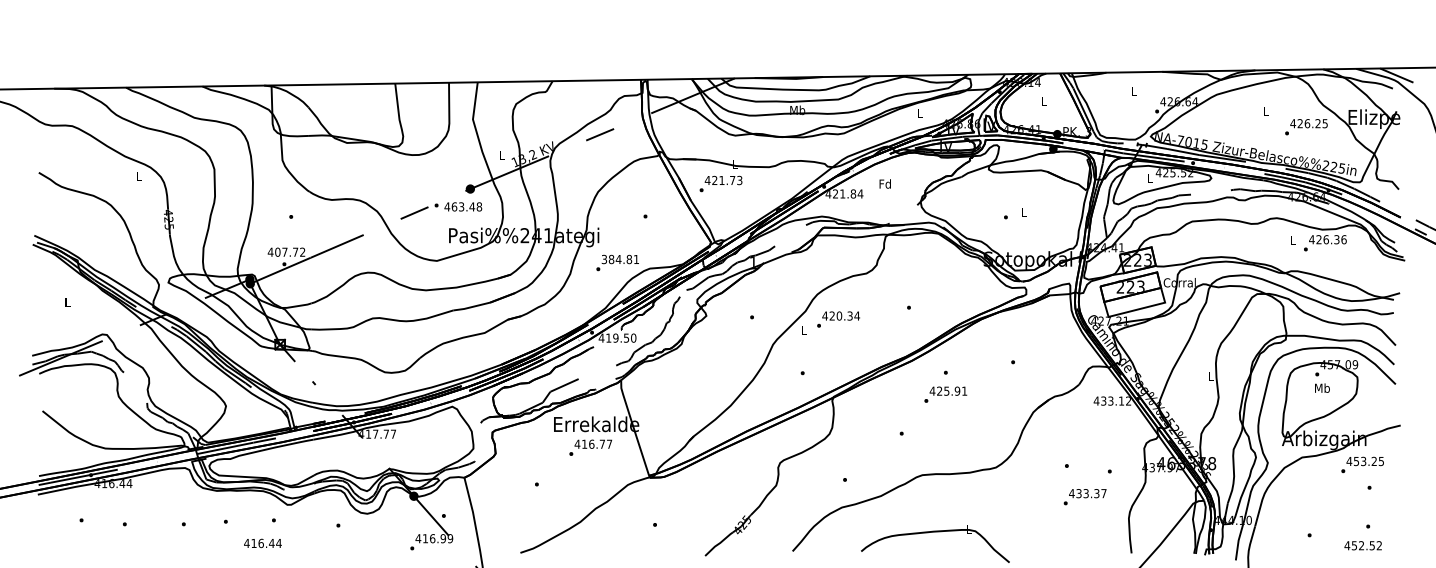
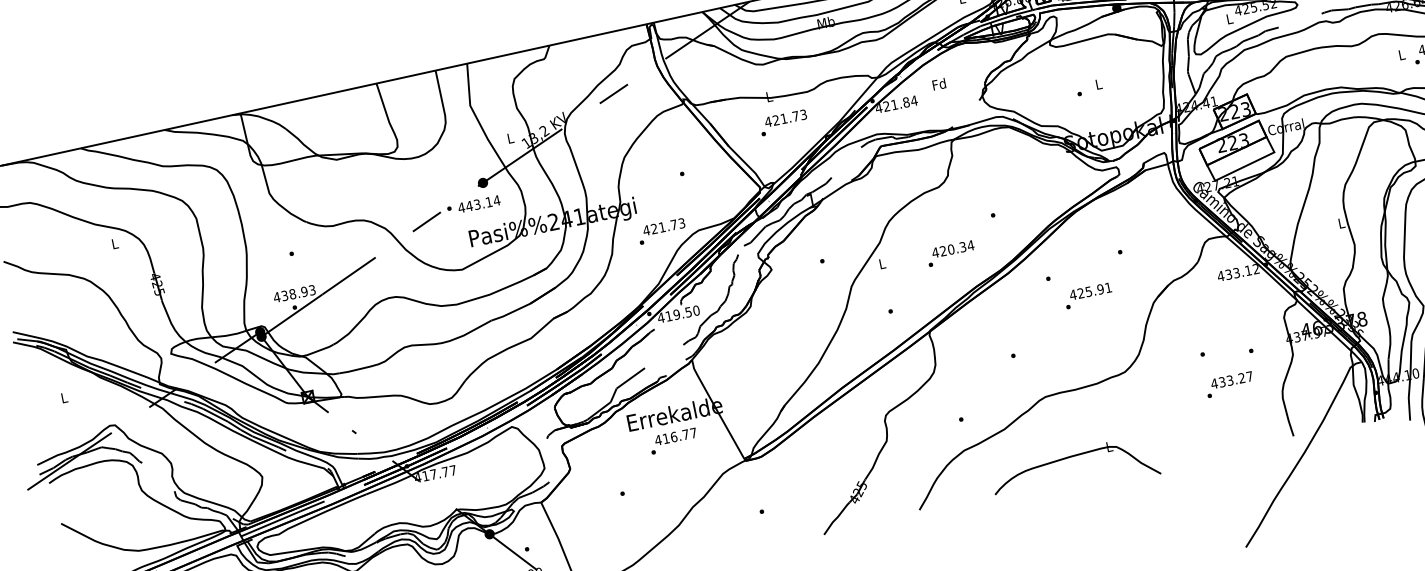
text: (720, 183) -> (783, 122), moved
text: (466, 206) -> (482, 203), 463.48 -> 443.14
text: (290, 251) -> (298, 292), 407.72 -> 438.93
text: (620, 259) -> (664, 226), 384.81 -> 421.73
text: (838, 319) -> (950, 253), moved
text: (945, 394) -> (1088, 295), moved
text: (1096, 493) -> (1241, 378), 433.37 -> 433.27

